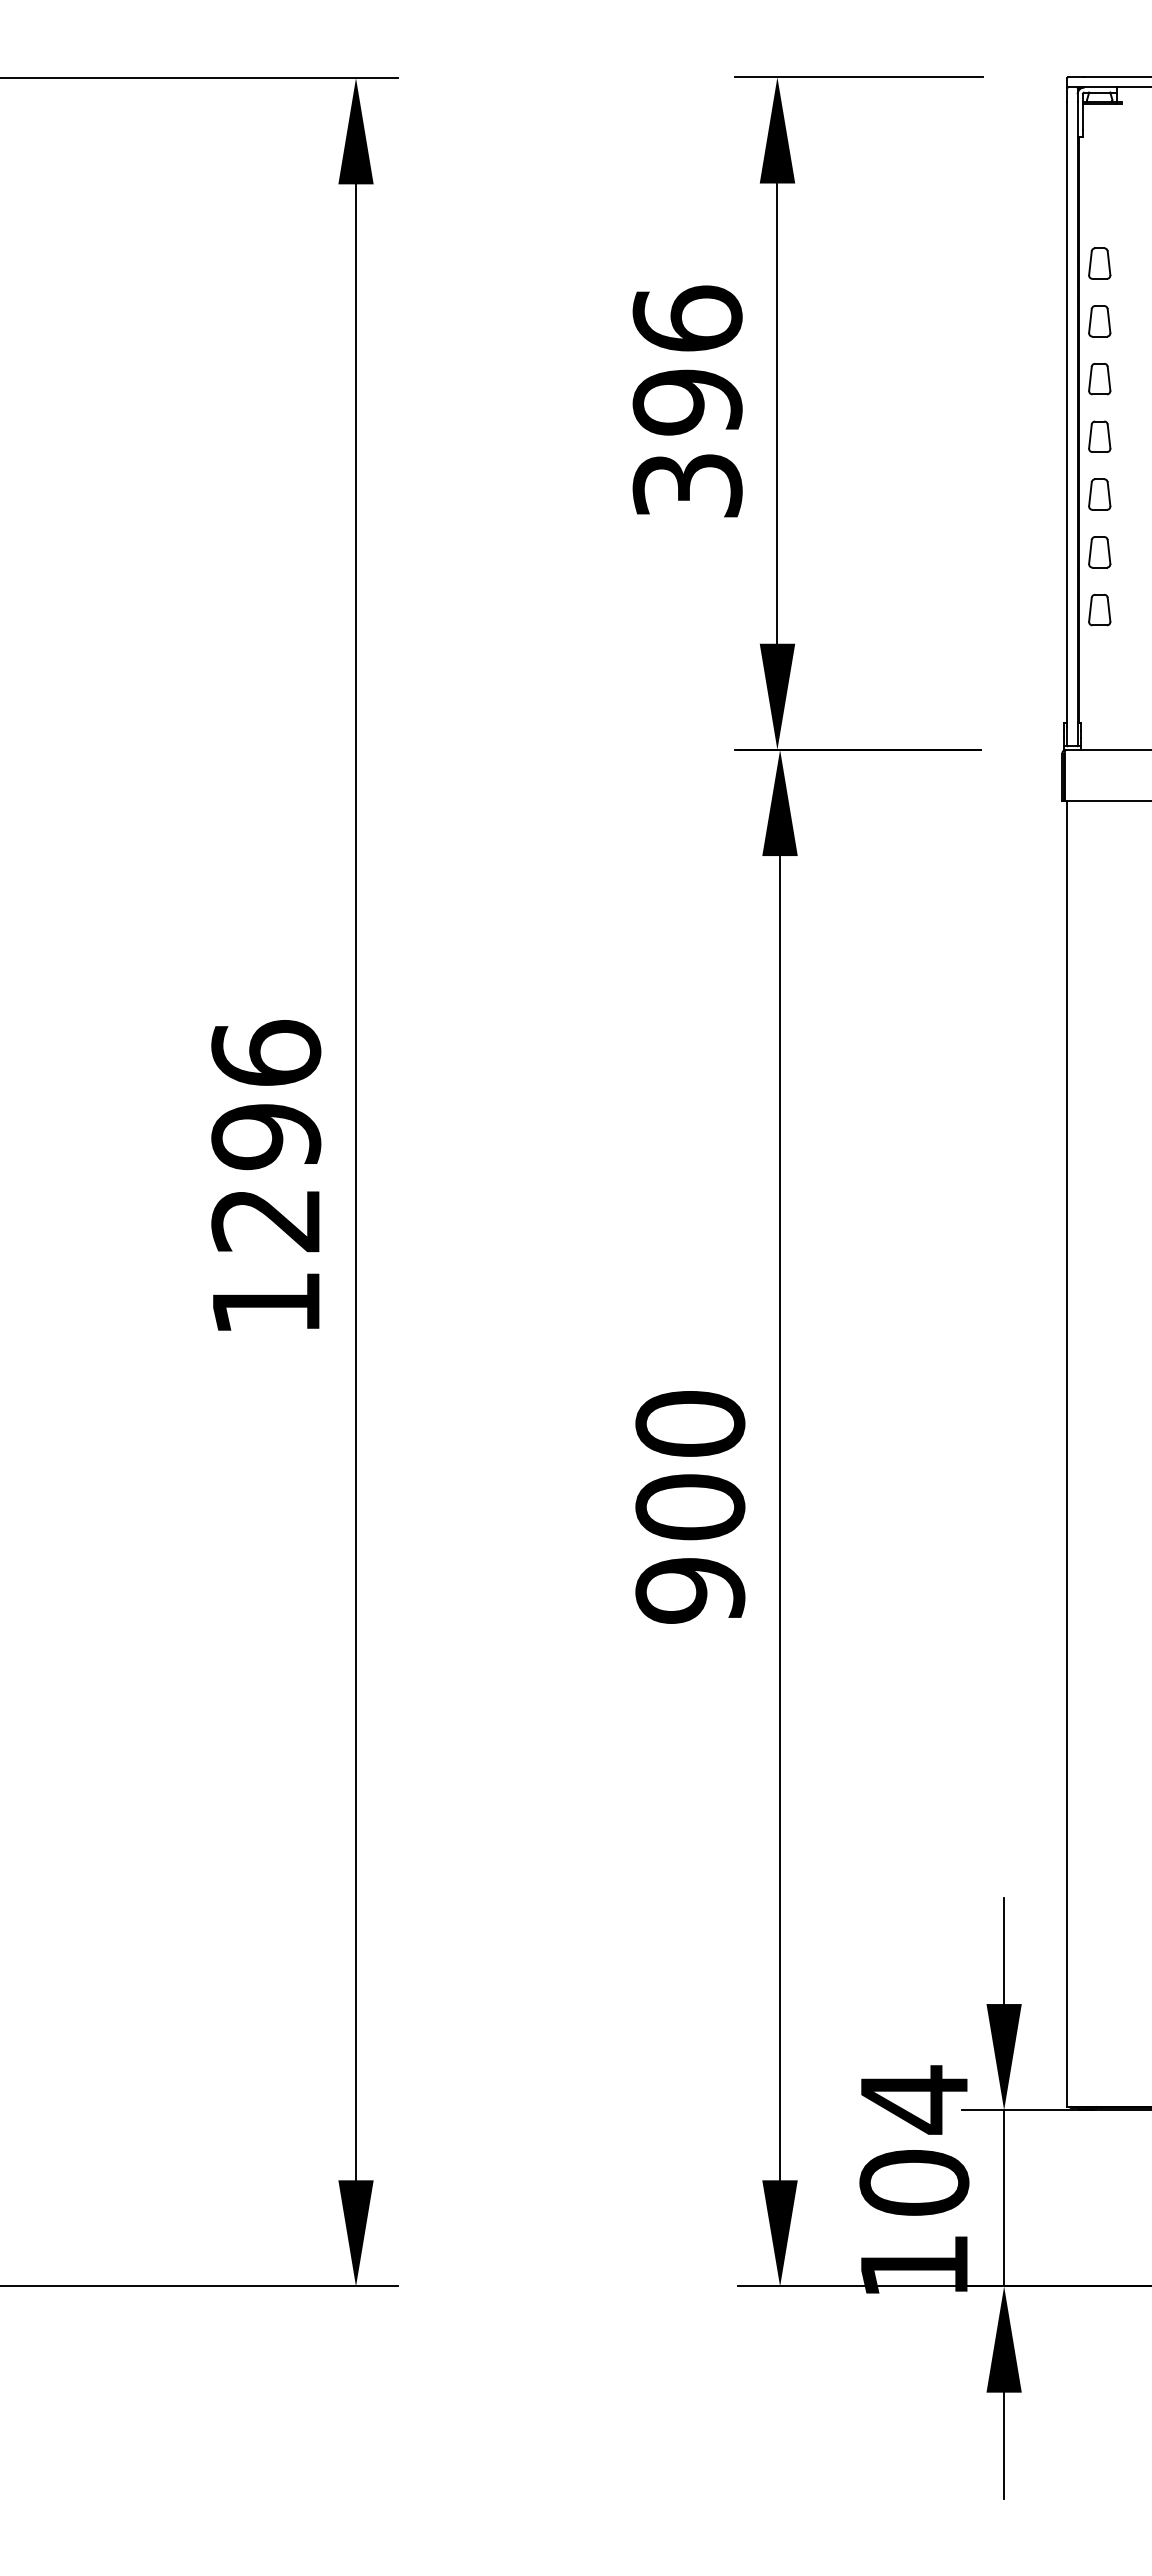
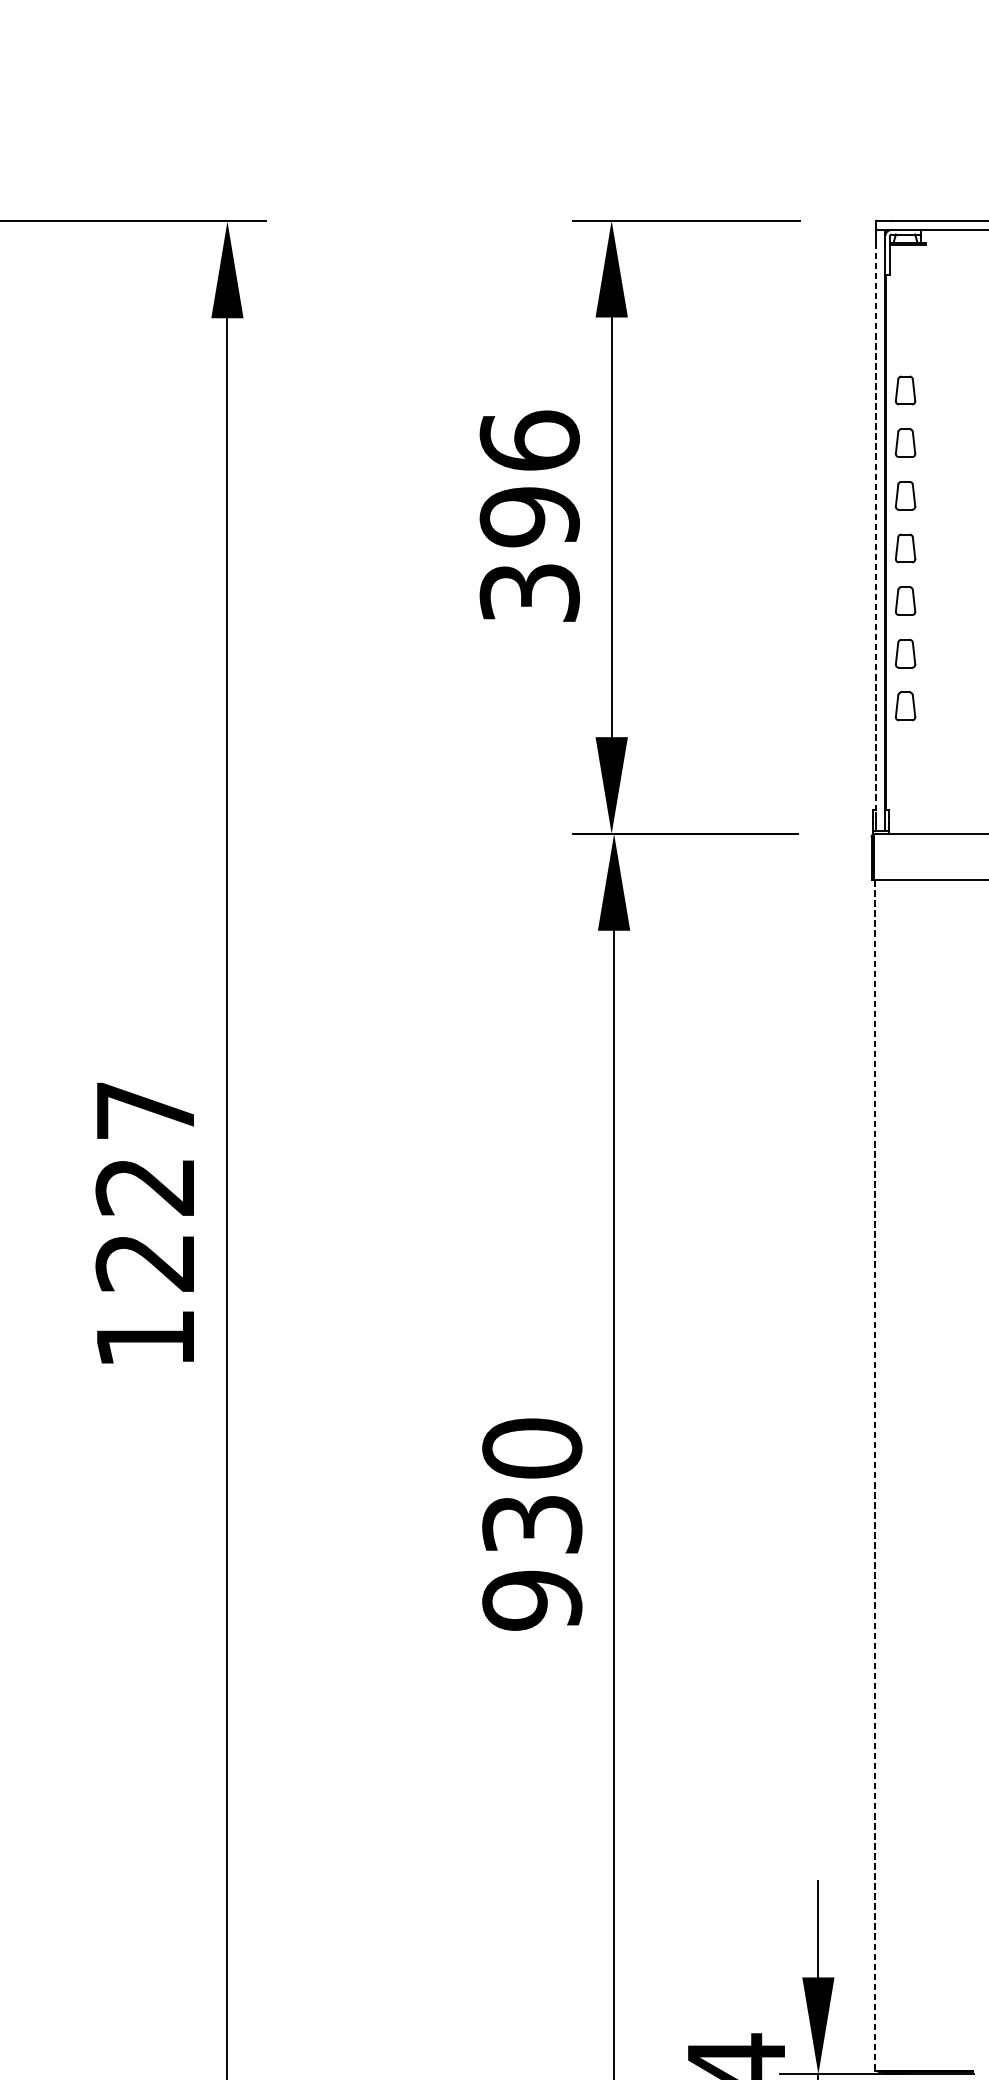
line: (1067, 414) -> (876, 528), solid -> dashed
text: (266, 1095) -> (145, 1149), 1296 -> 1227
line: (1066, 1453) -> (875, 1475), solid -> dashed
text: (690, 1507) -> (532, 1524), 900 -> 930

